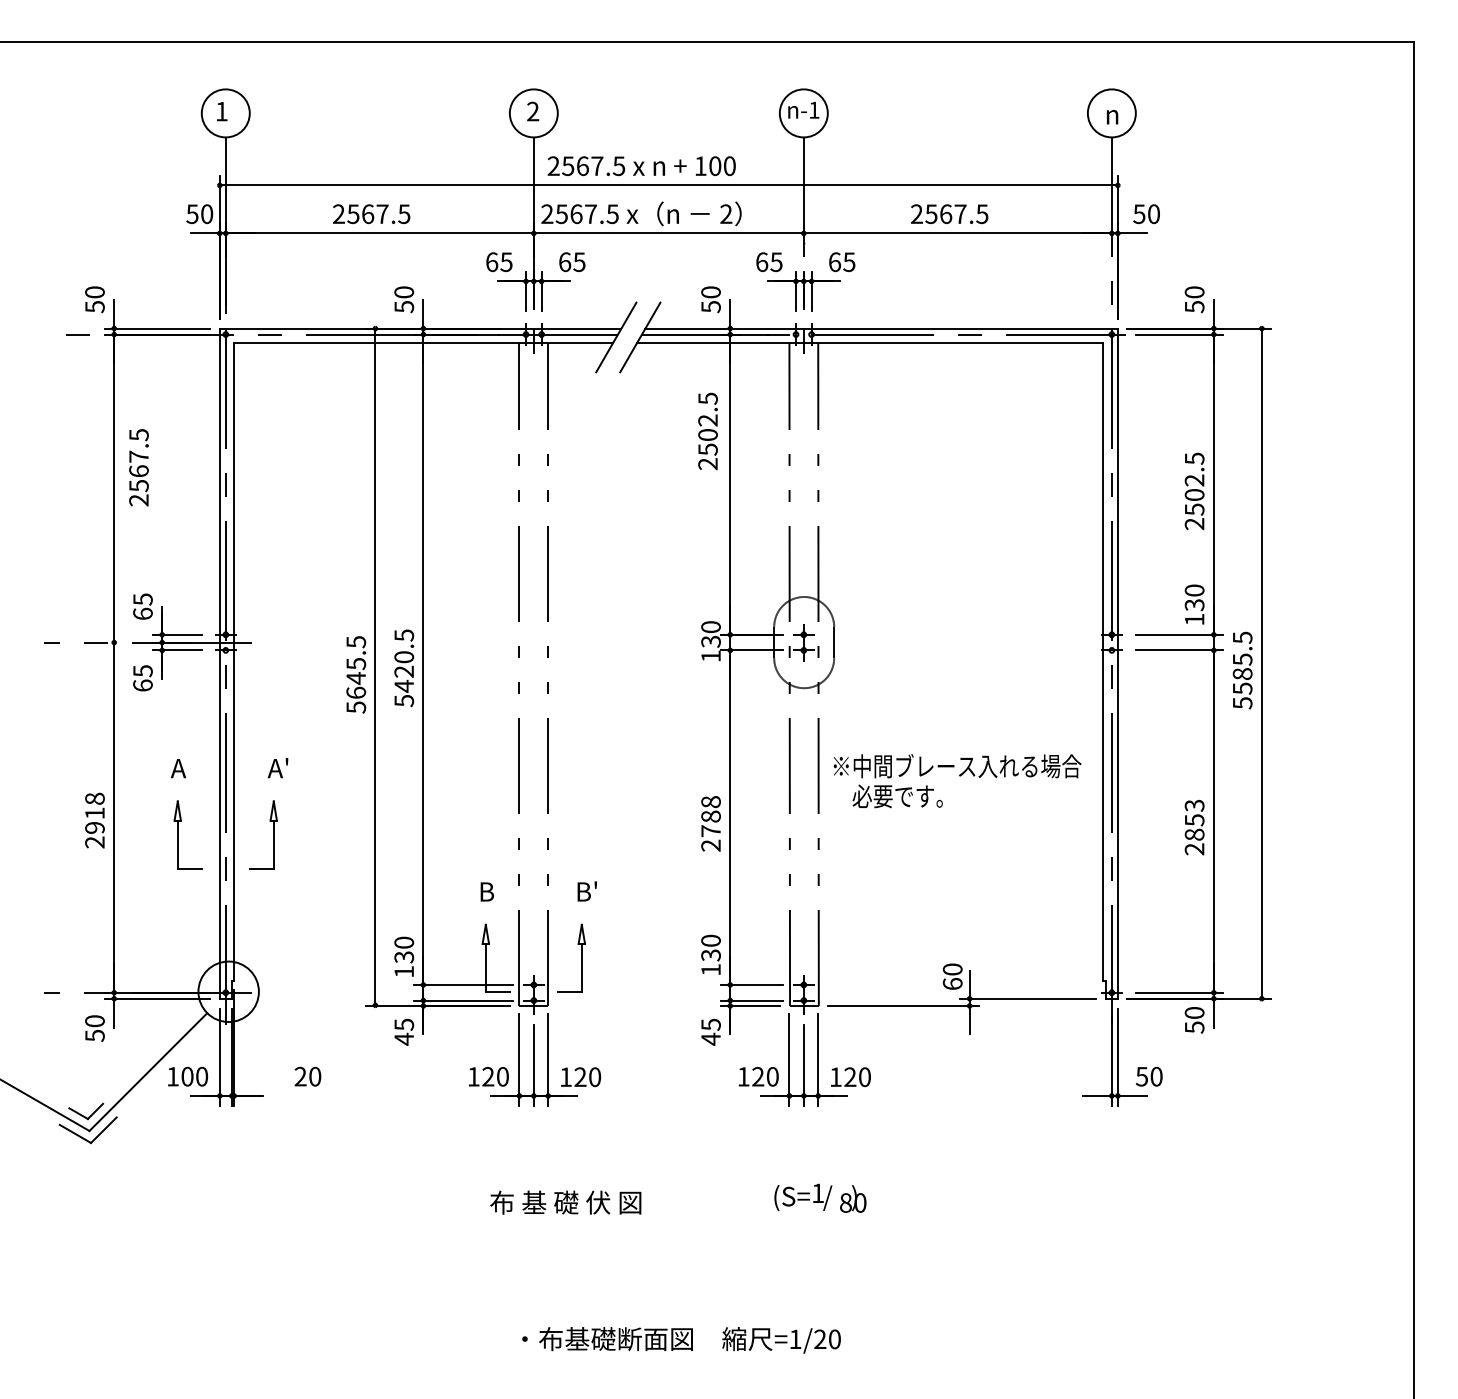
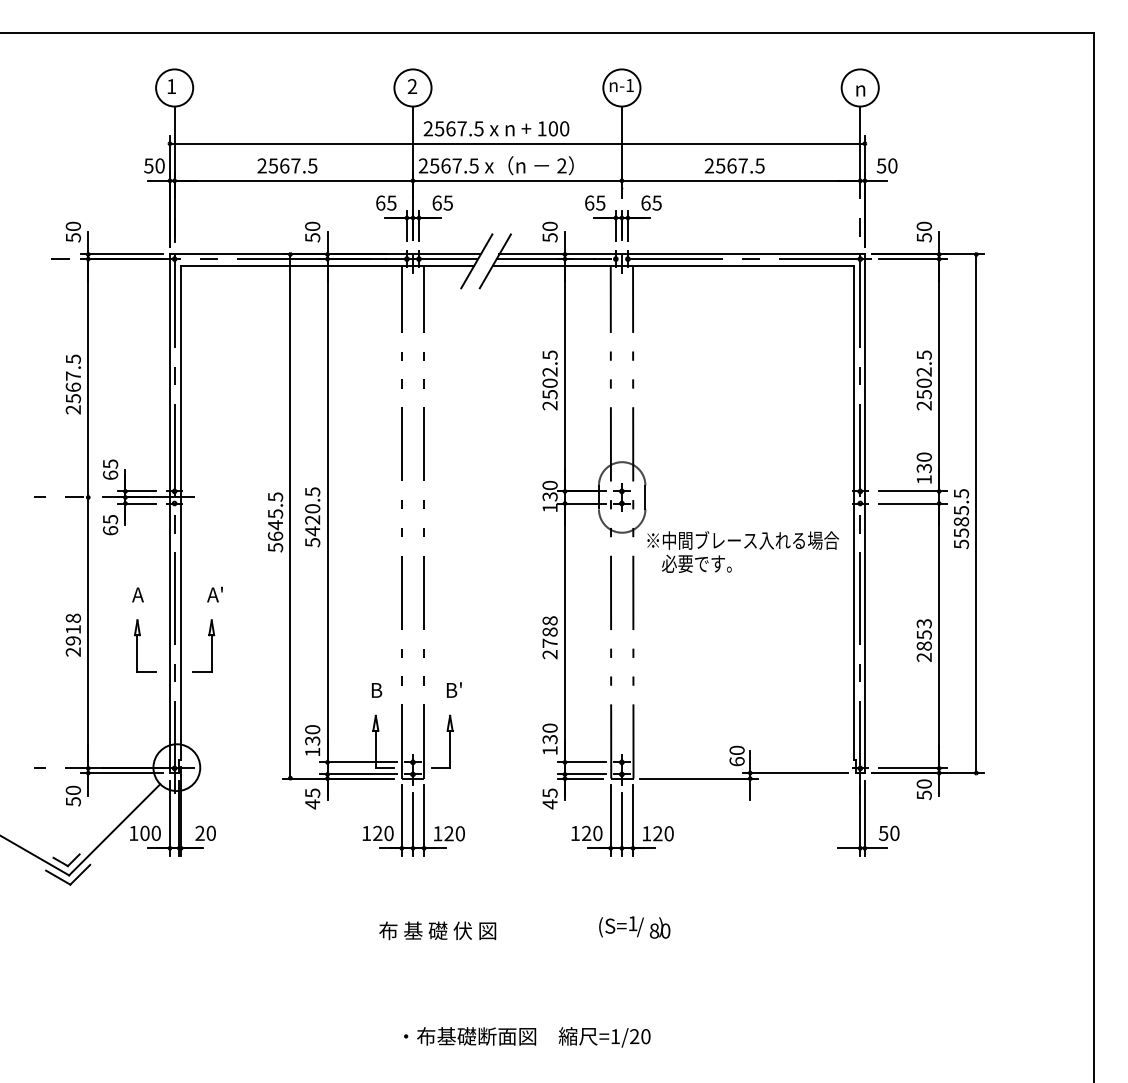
text: (707, 431) -> (549, 380), moved
text: (138, 467) -> (73, 384), moved
text: (957, 781) -> (743, 552), moved
text: (307, 1076) -> (205, 833), moved

